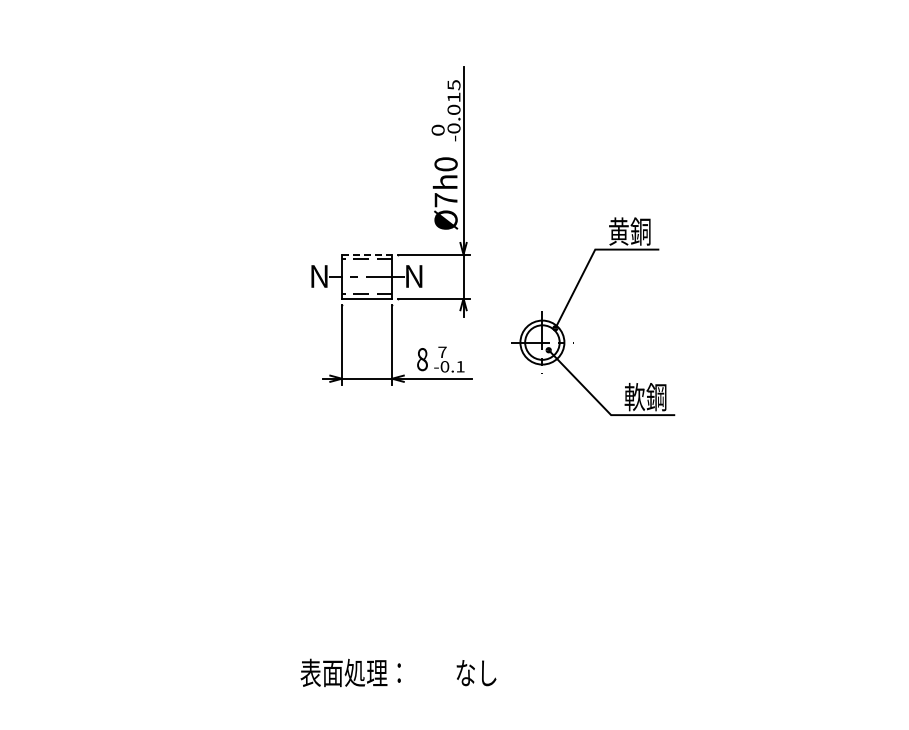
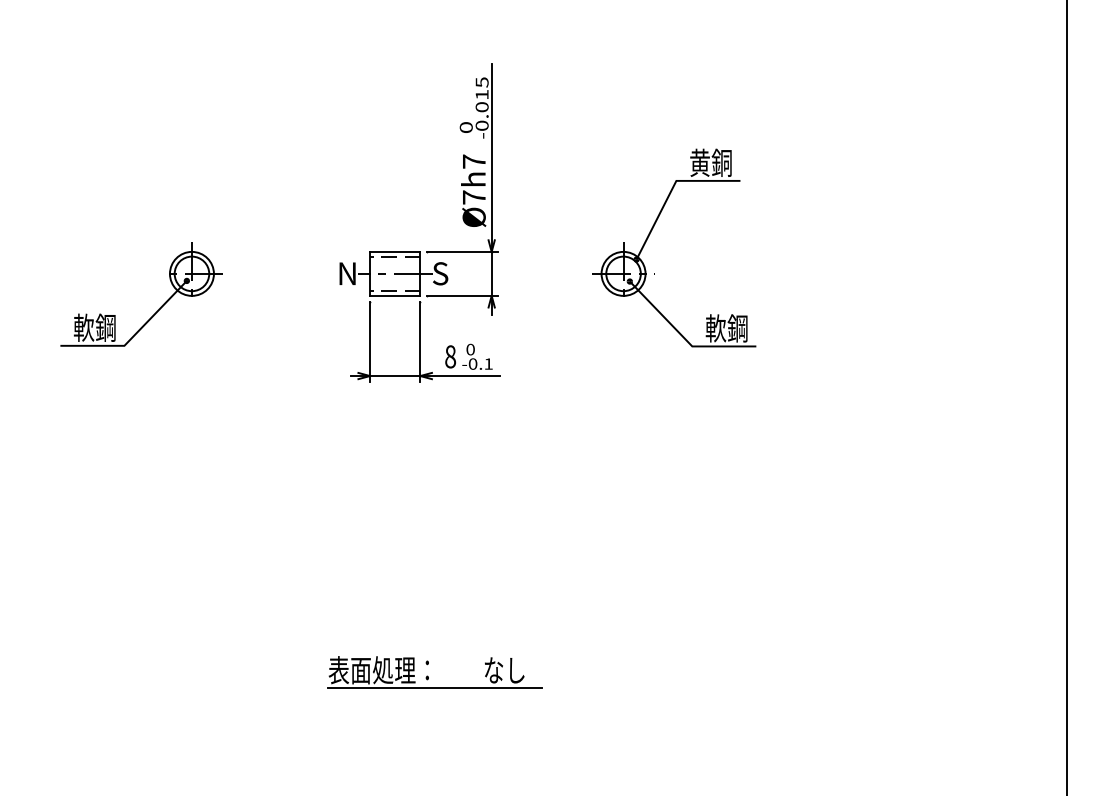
text: (445, 164) -> (473, 161), Ø7h0 -> Ø7h7
line: (367, 254) -> (395, 251), dashed -> solid
text: (413, 276) -> (441, 273), N -> S
part: (569, 303) -> (650, 234), moved
part: (131, 310) -> (159, 307), added
text: (442, 352) -> (470, 349), 7 -> 0
line: (406, 691) -> (434, 688), added

